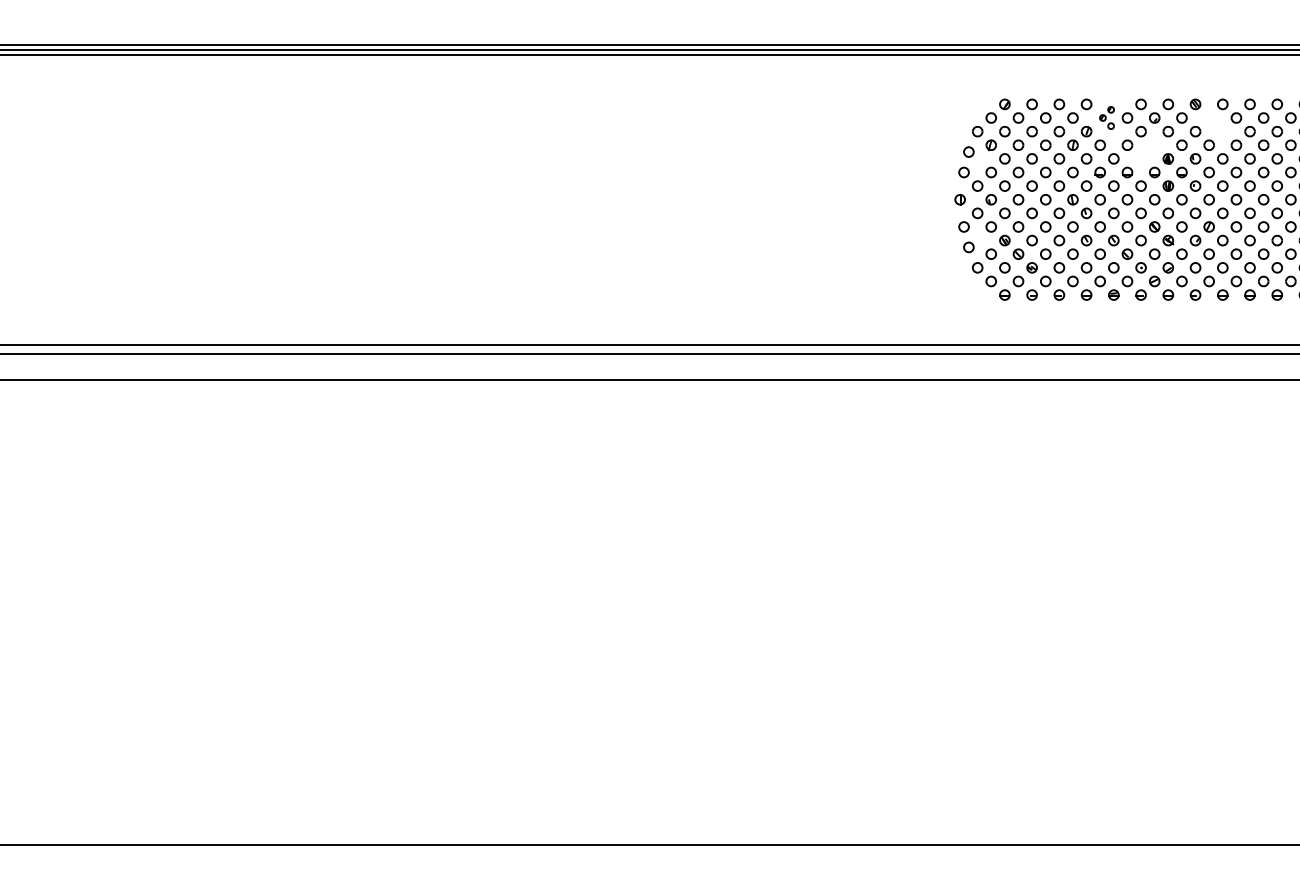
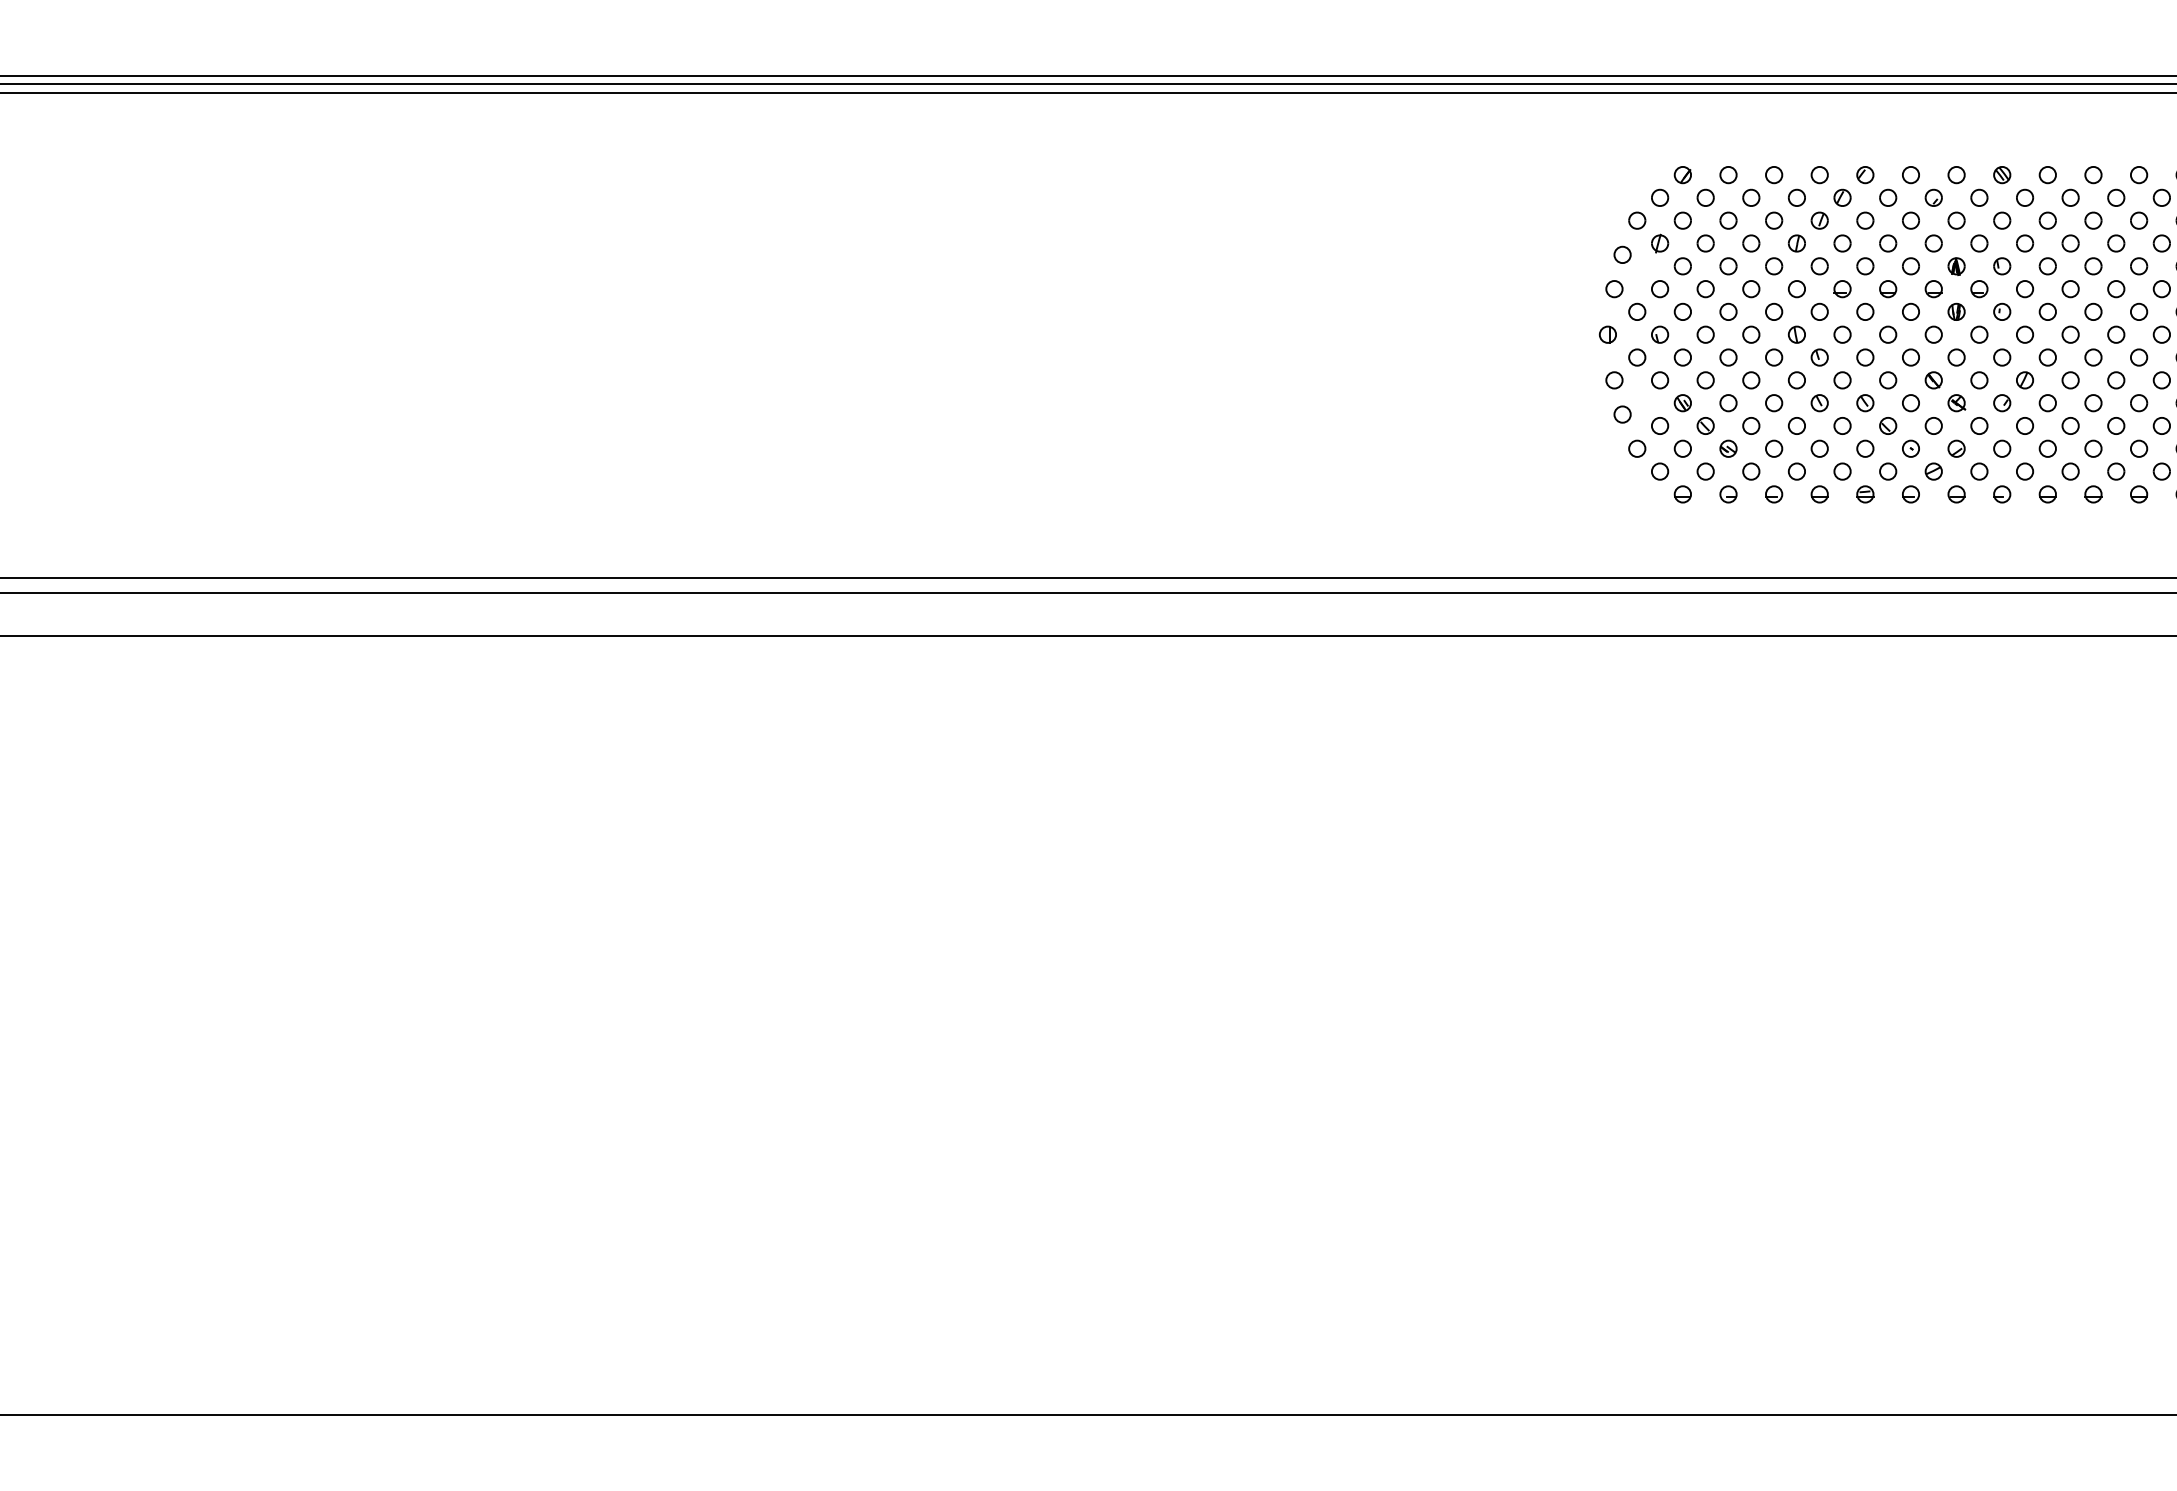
part: (1106, 117) -> (1853, 197), size x1.67
part: (1215, 124) -> (2035, 208), added
part: (1147, 151) -> (1921, 253), added

